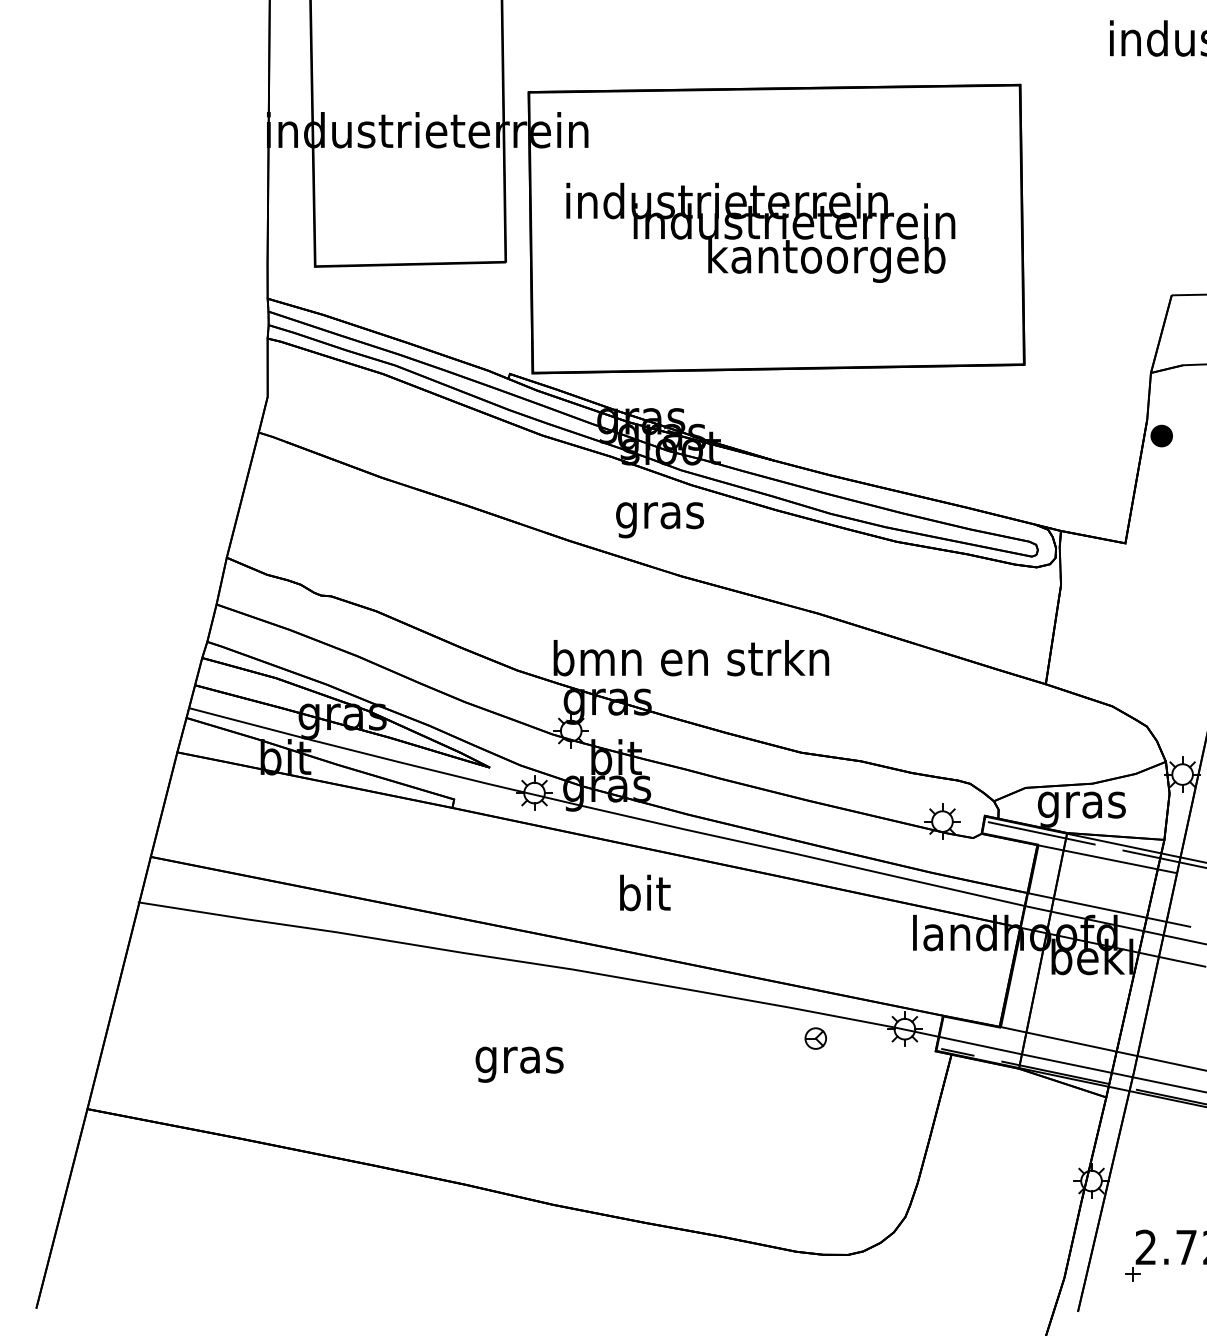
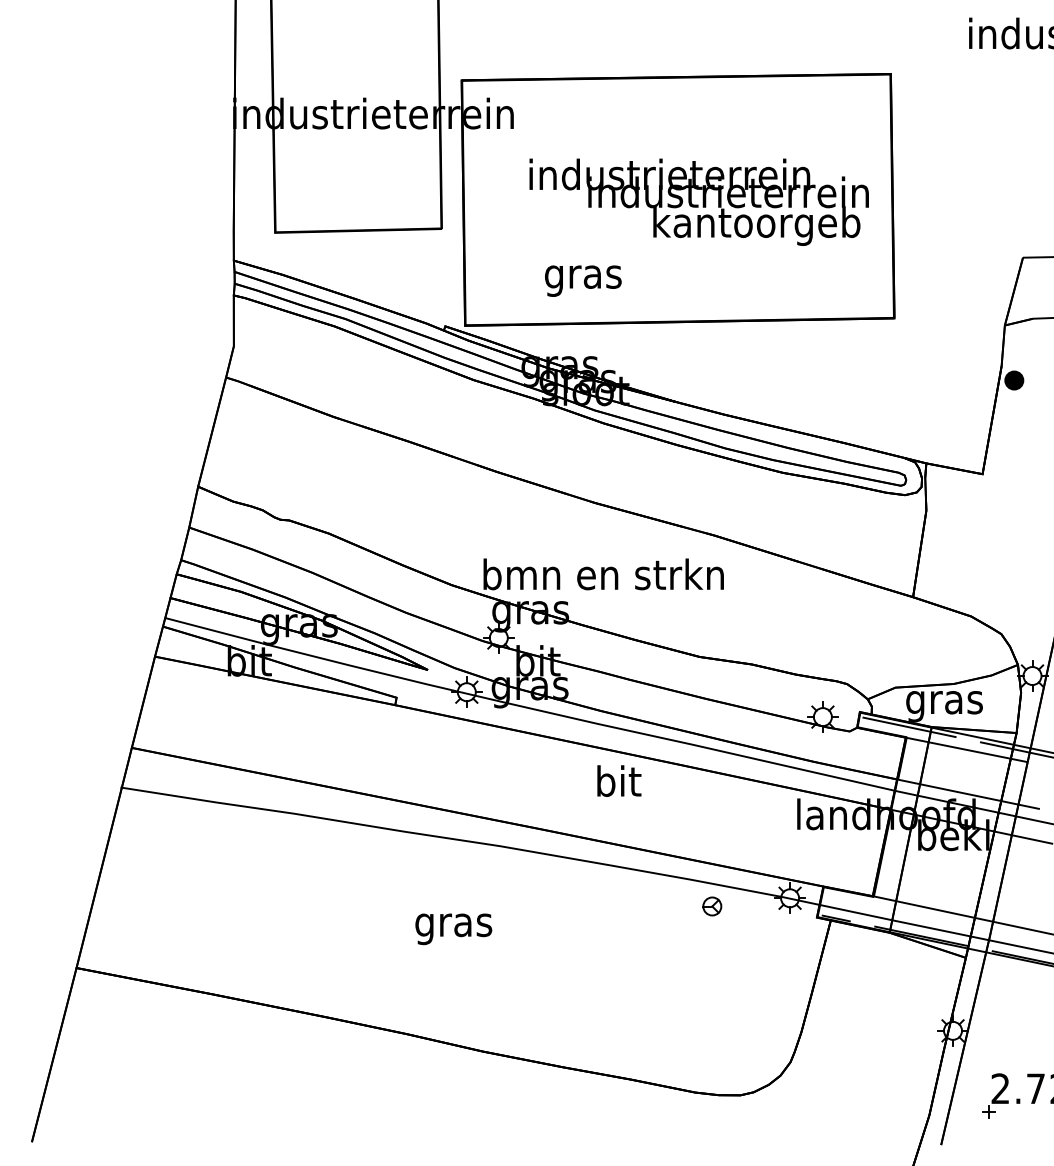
text: (760, 232) -> (698, 201), moved
text: (659, 520) -> (582, 281), moved
text: (645, 892) -> (619, 780), moved

